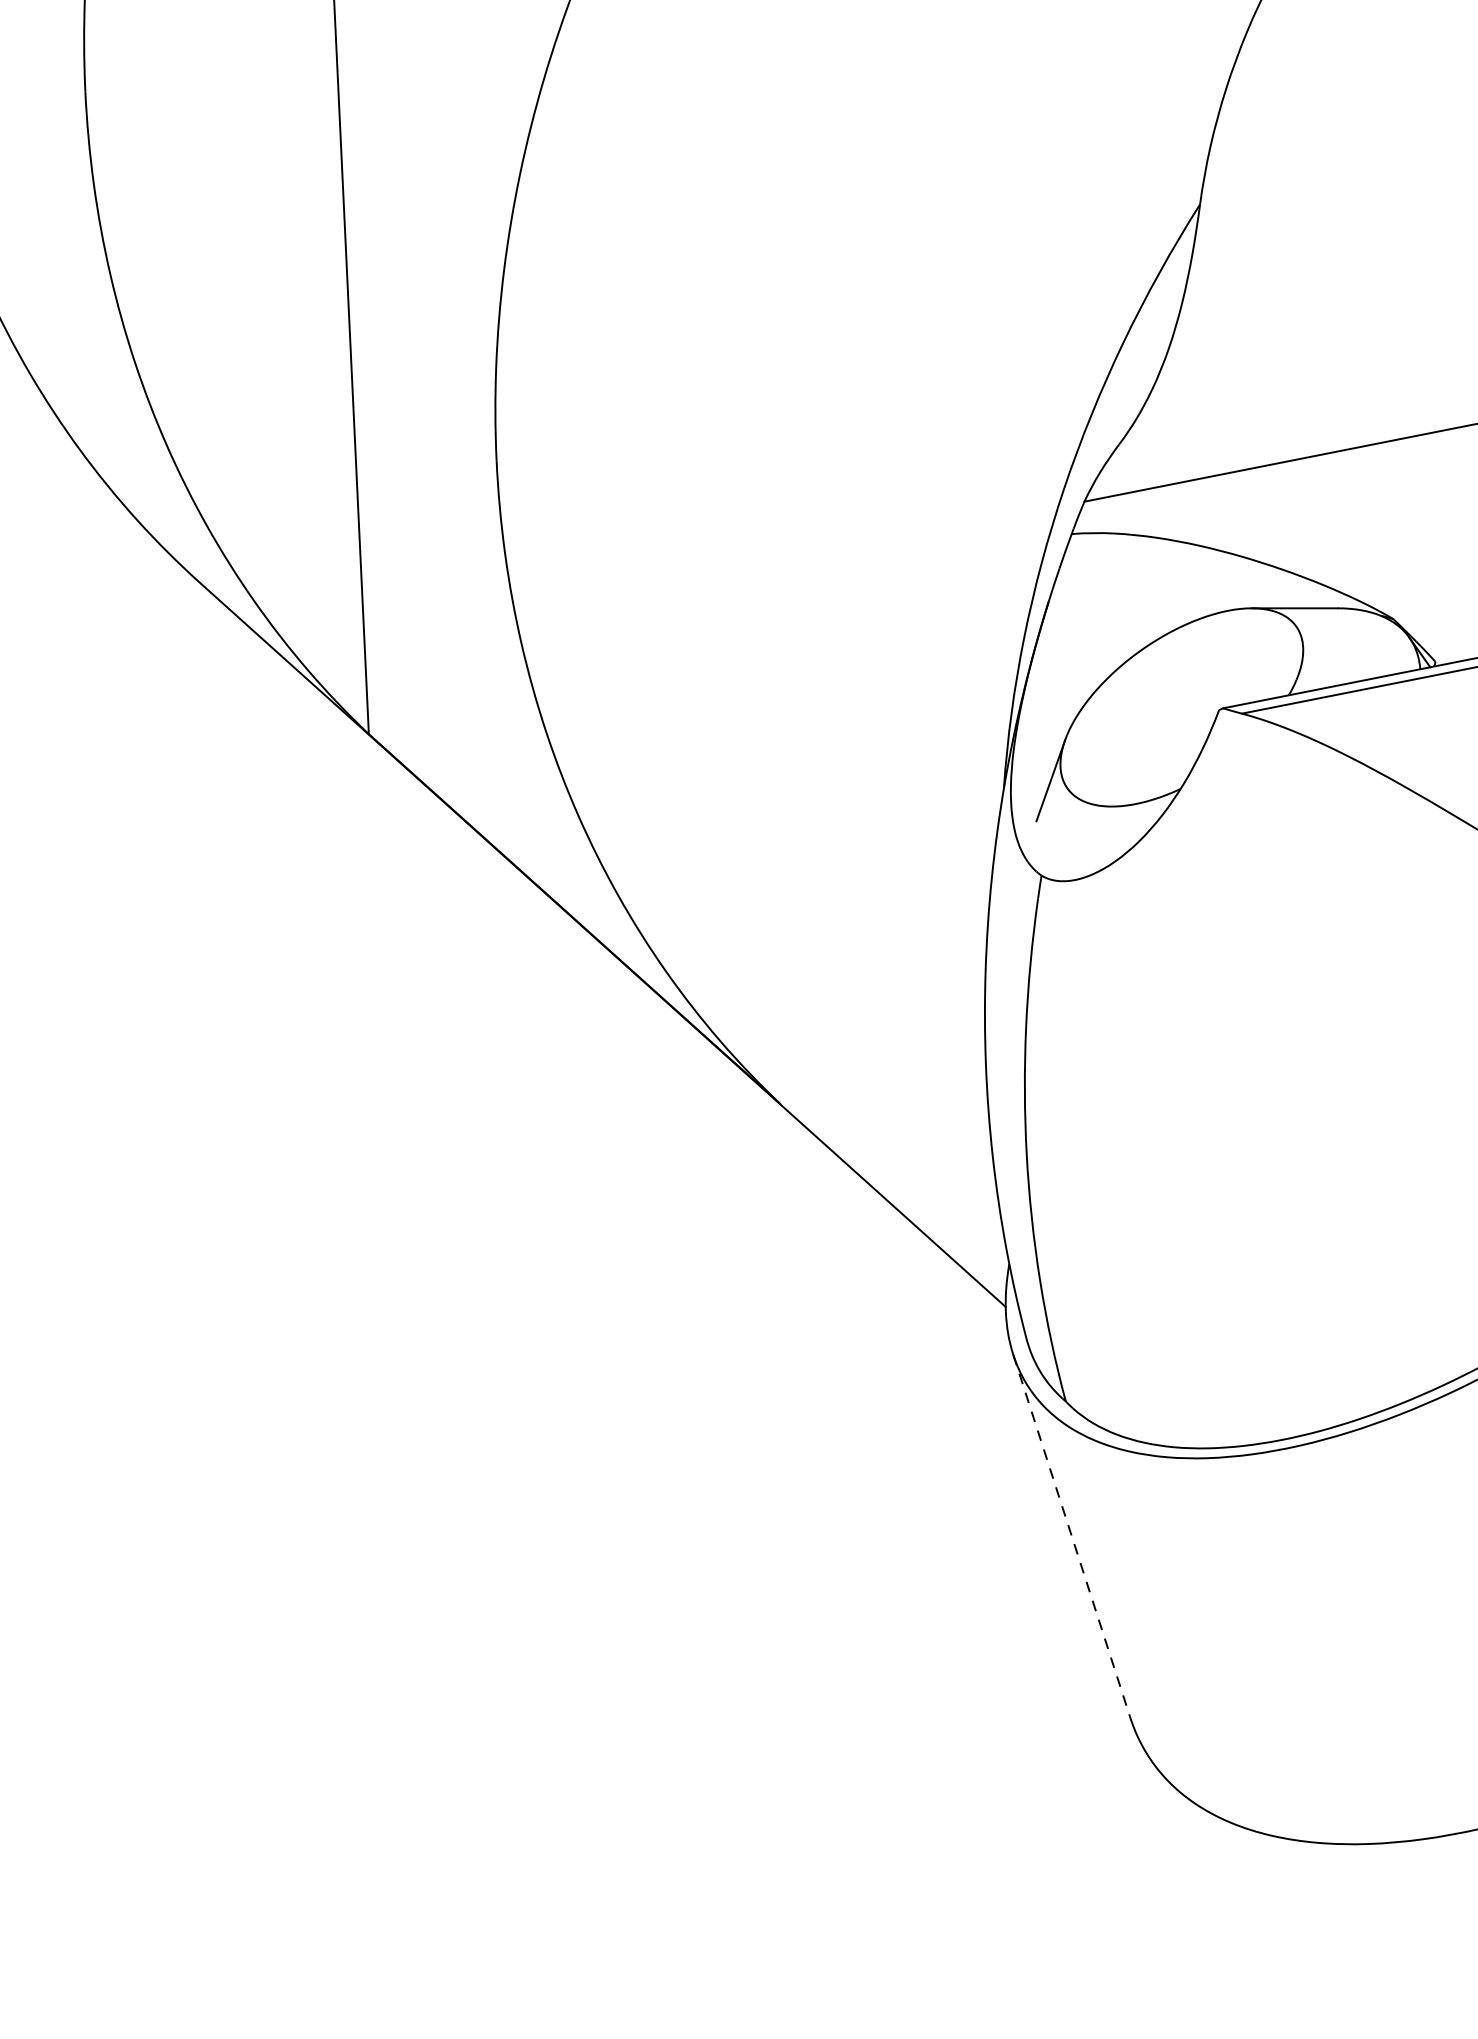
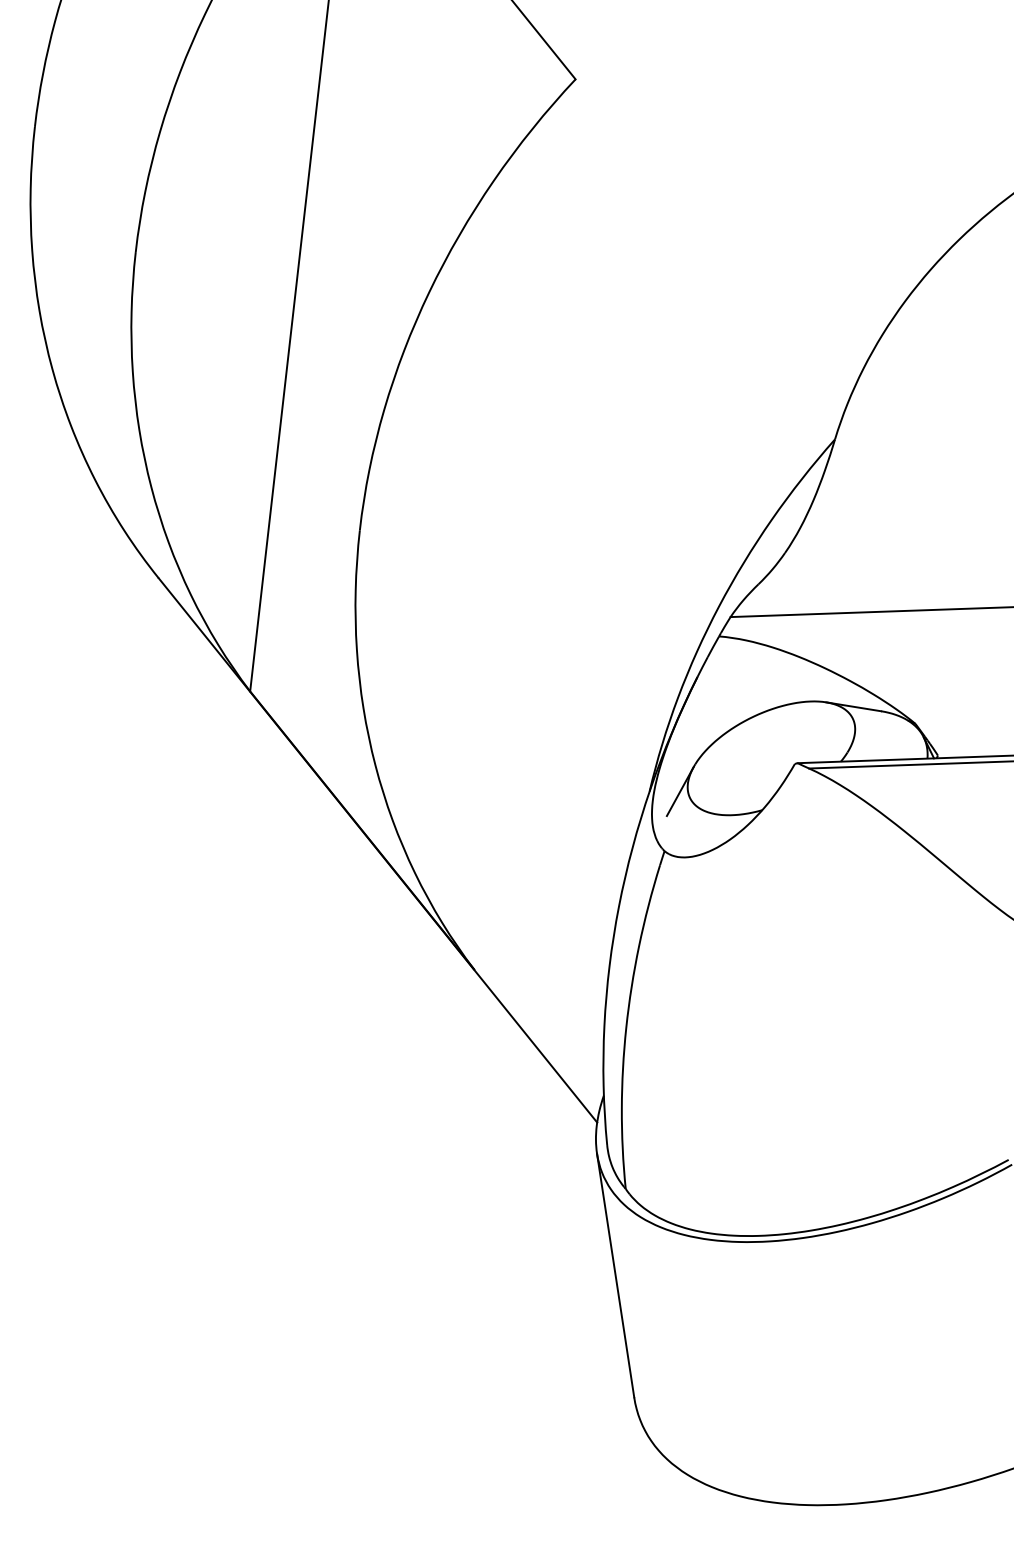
line: (1071, 1537) -> (615, 1276), dashed -> solid

